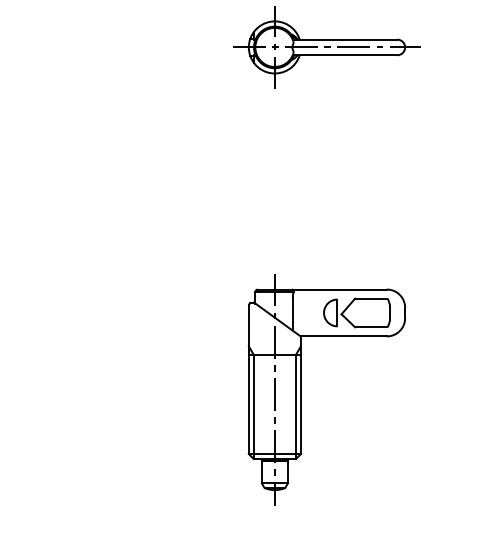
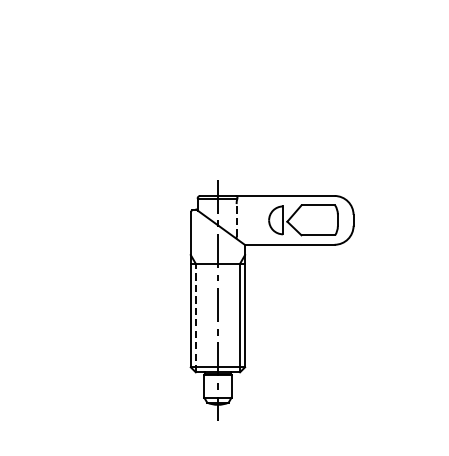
line: (292, 312) -> (236, 219), solid -> dashed
line: (253, 406) -> (195, 317), solid -> dashed

